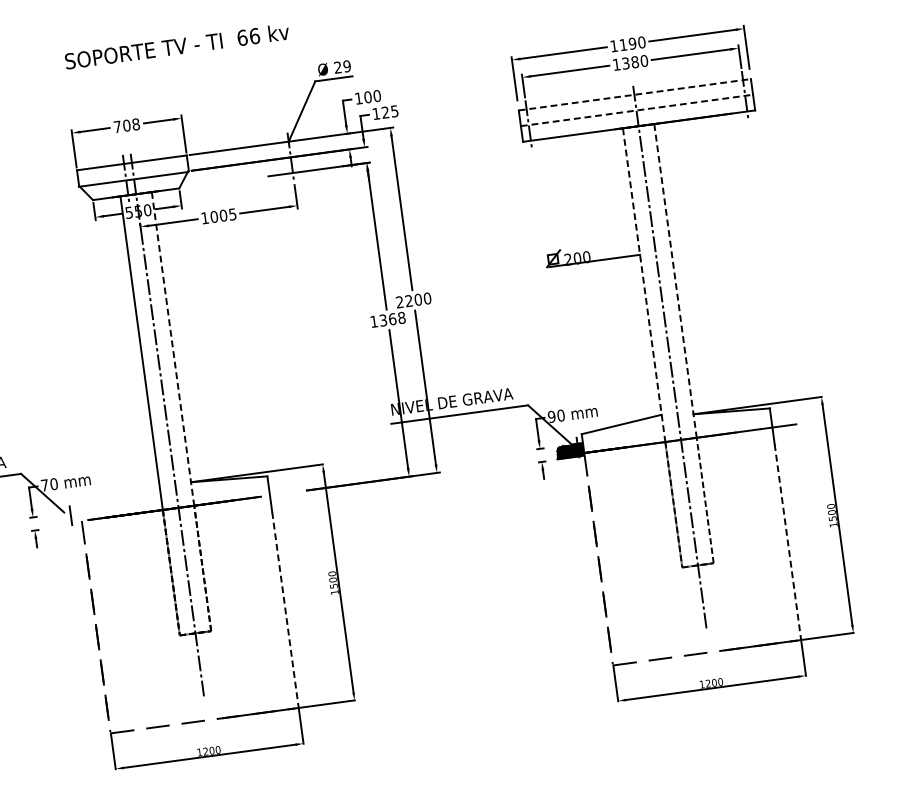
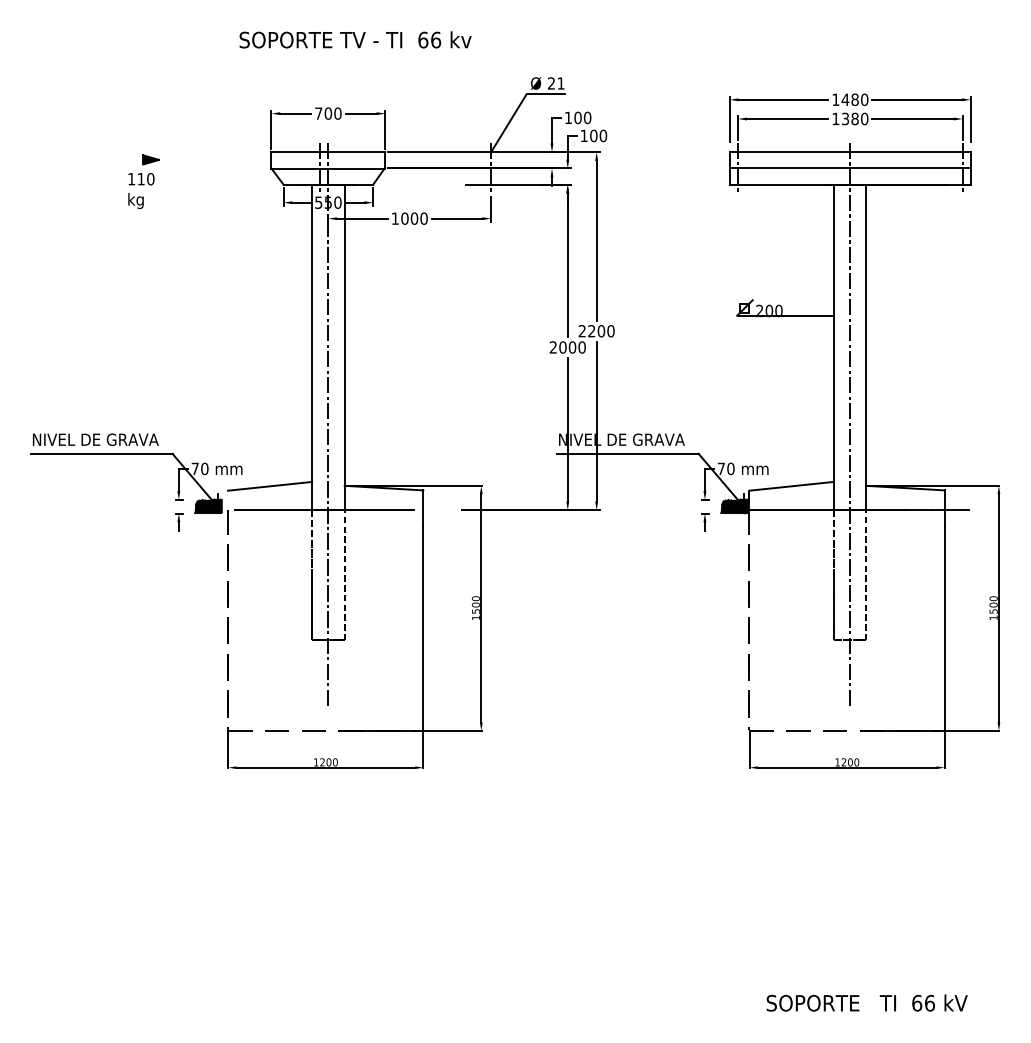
text: (627, 44) -> (849, 99), 1190 -> 1480
text: (177, 46) -> (355, 39), moved
text: (346, 66) -> (560, 83), 29 -> 21
line: (635, 95) -> (850, 152), dashed -> solid
line: (637, 110) -> (850, 168), dashed -> solid
text: (390, 111) -> (598, 135), 125 -> 100
text: (135, 124) -> (337, 113), 708 -> 700
text: (232, 214) -> (423, 218), 1005 -> 1000
line: (675, 280) -> (866, 347), dashed -> solid
line: (644, 285) -> (833, 347), dashed -> solid
text: (387, 319) -> (567, 347), 1368 -> 2000
line: (172, 348) -> (344, 347), dashed -> solid
text: (551, 416) -> (721, 468), 90 -> 70
line: (119, 491) -> (270, 485), added
hatch: (62, 519) -> (208, 506), added
line: (787, 542) -> (944, 629), dashed -> solid
line: (285, 610) -> (423, 629), dashed -> solid

